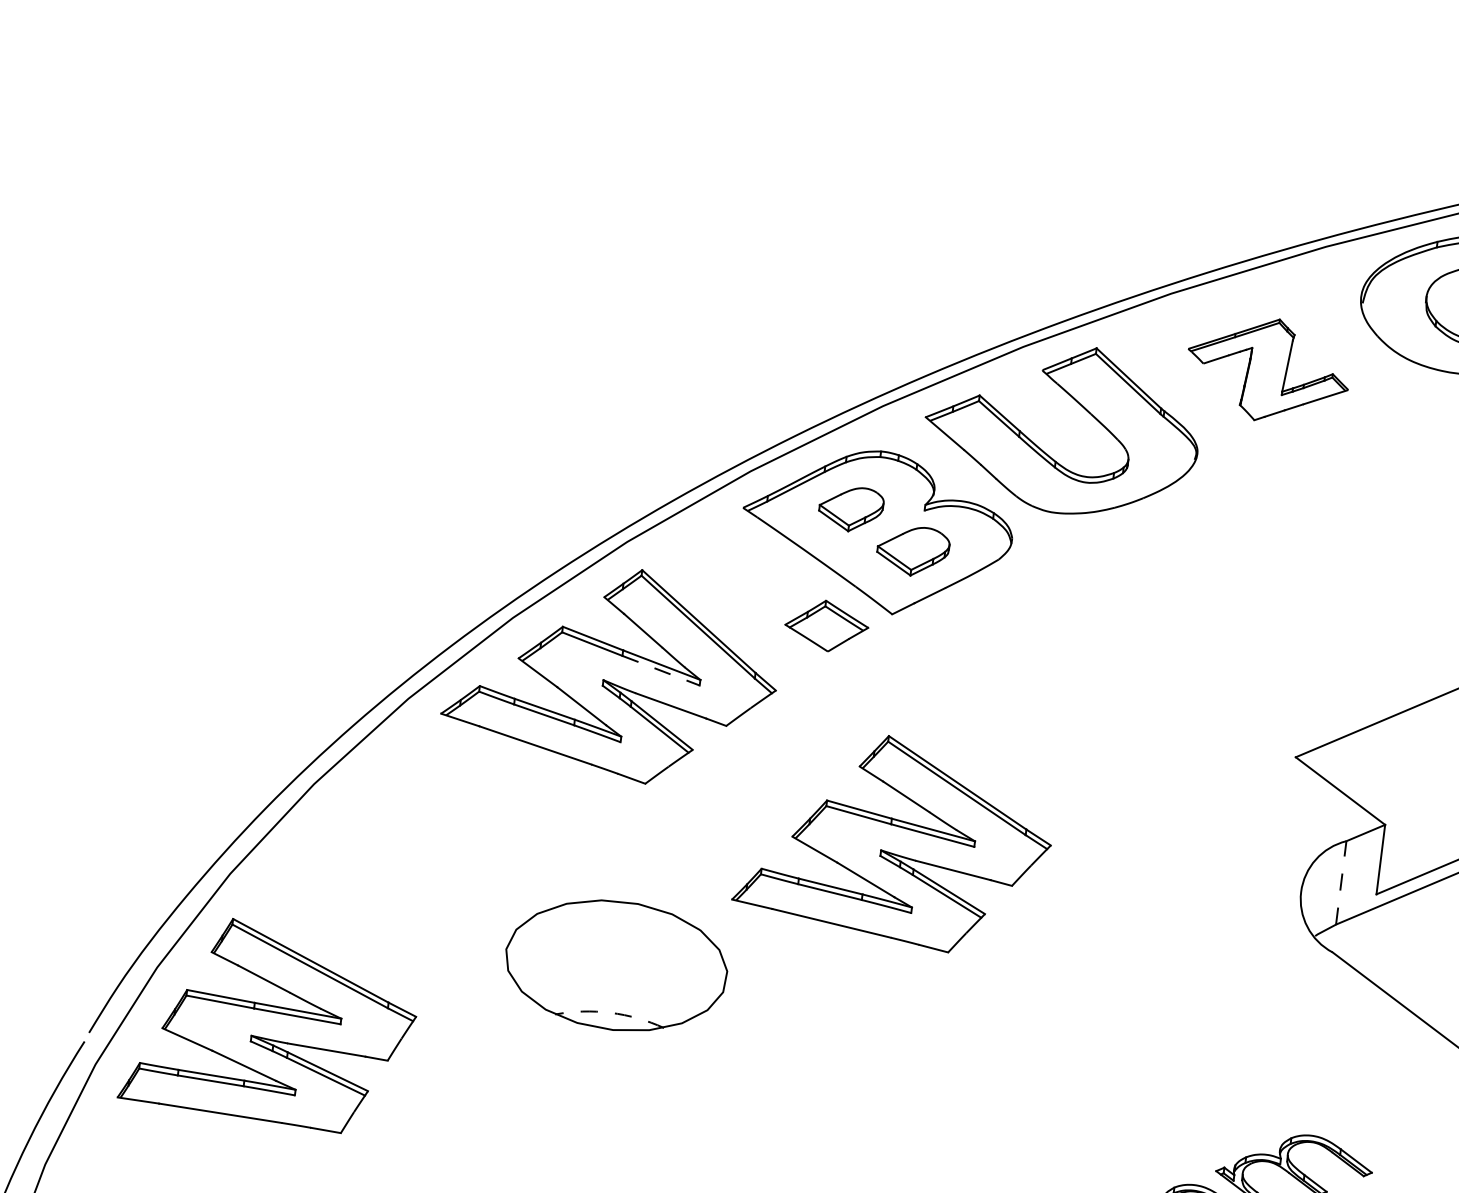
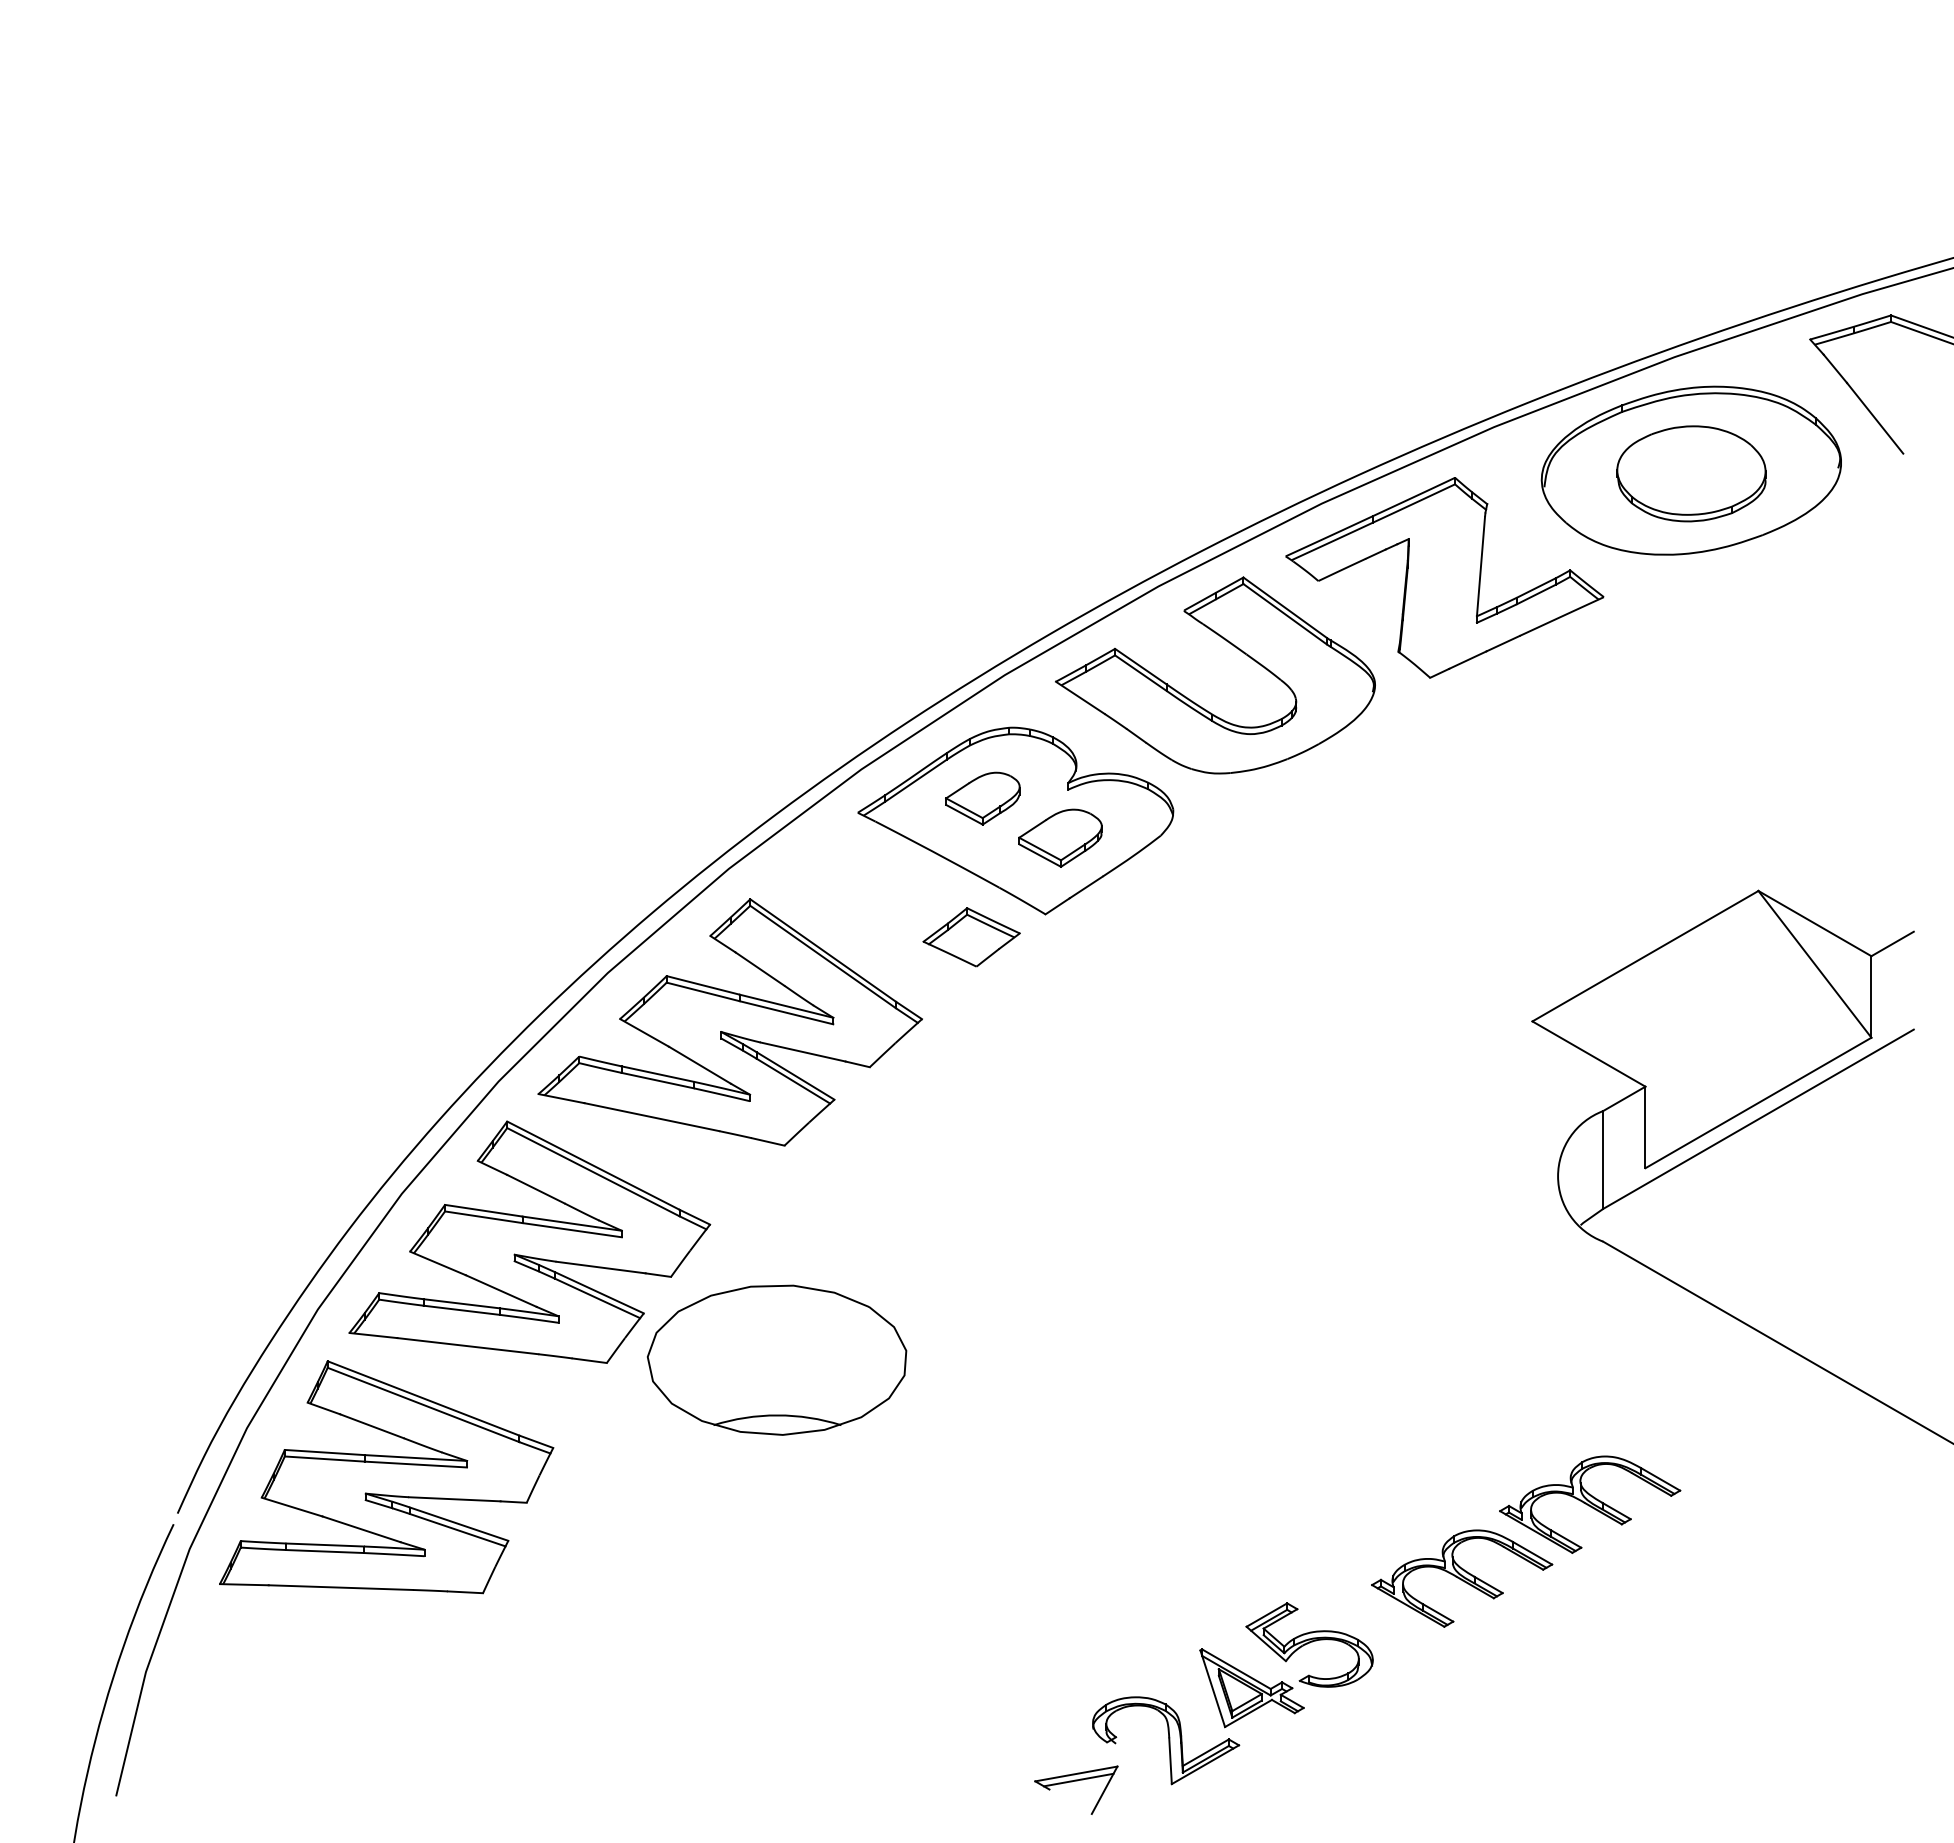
part: (1267, 369) -> (1444, 577), size x1.67
line: (661, 670) -> (787, 1012), dashed -> solid
part: (895, 840) -> (529, 1241), moved
line: (1341, 883) -> (1603, 1160), dashed -> solid
arc: (610, 1012) -> (777, 1415), dashed -> solid

